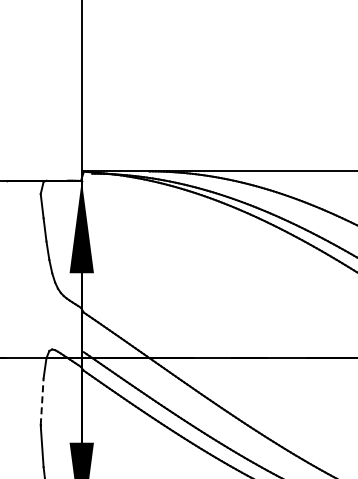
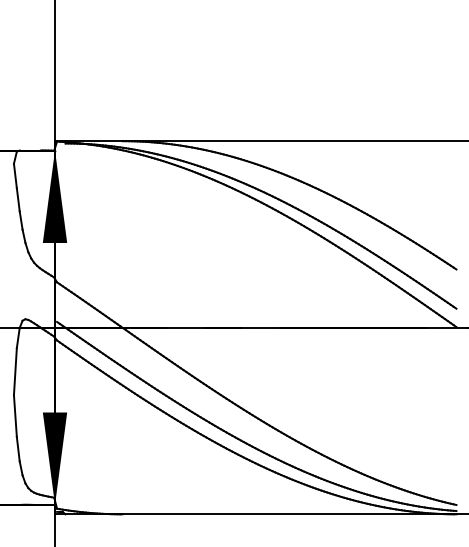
line: (42, 401) -> (15, 371), dashed -> solid

